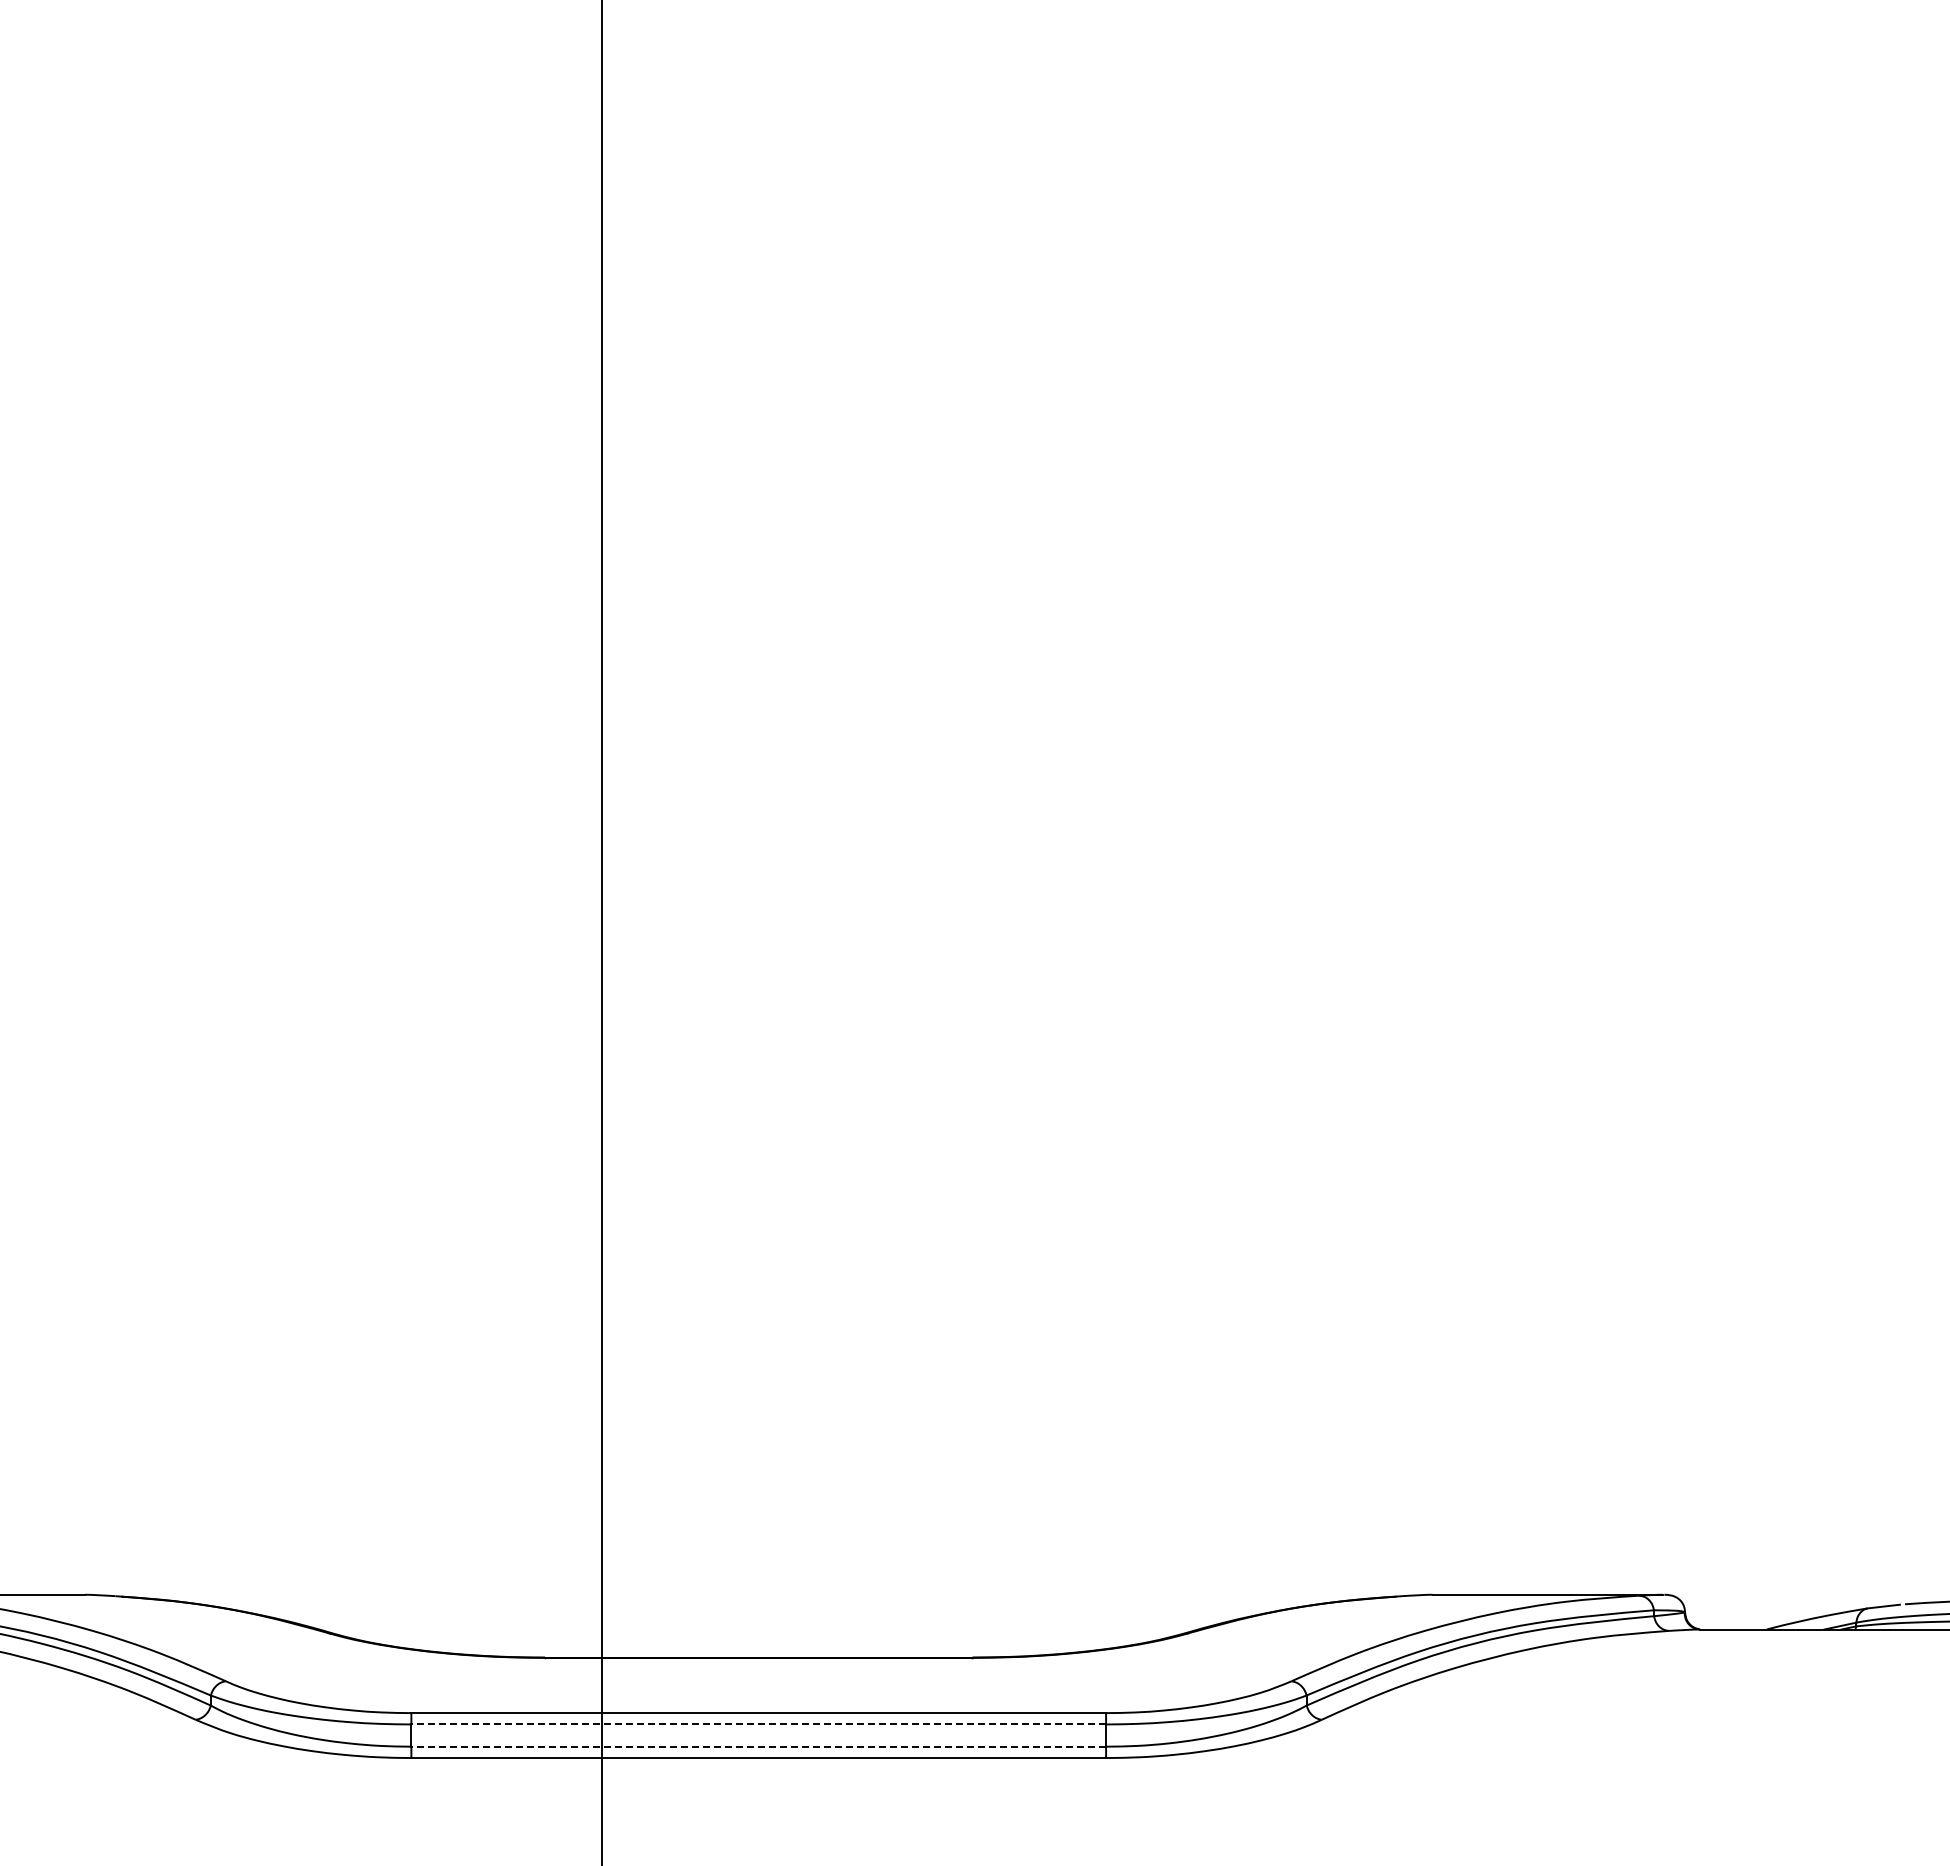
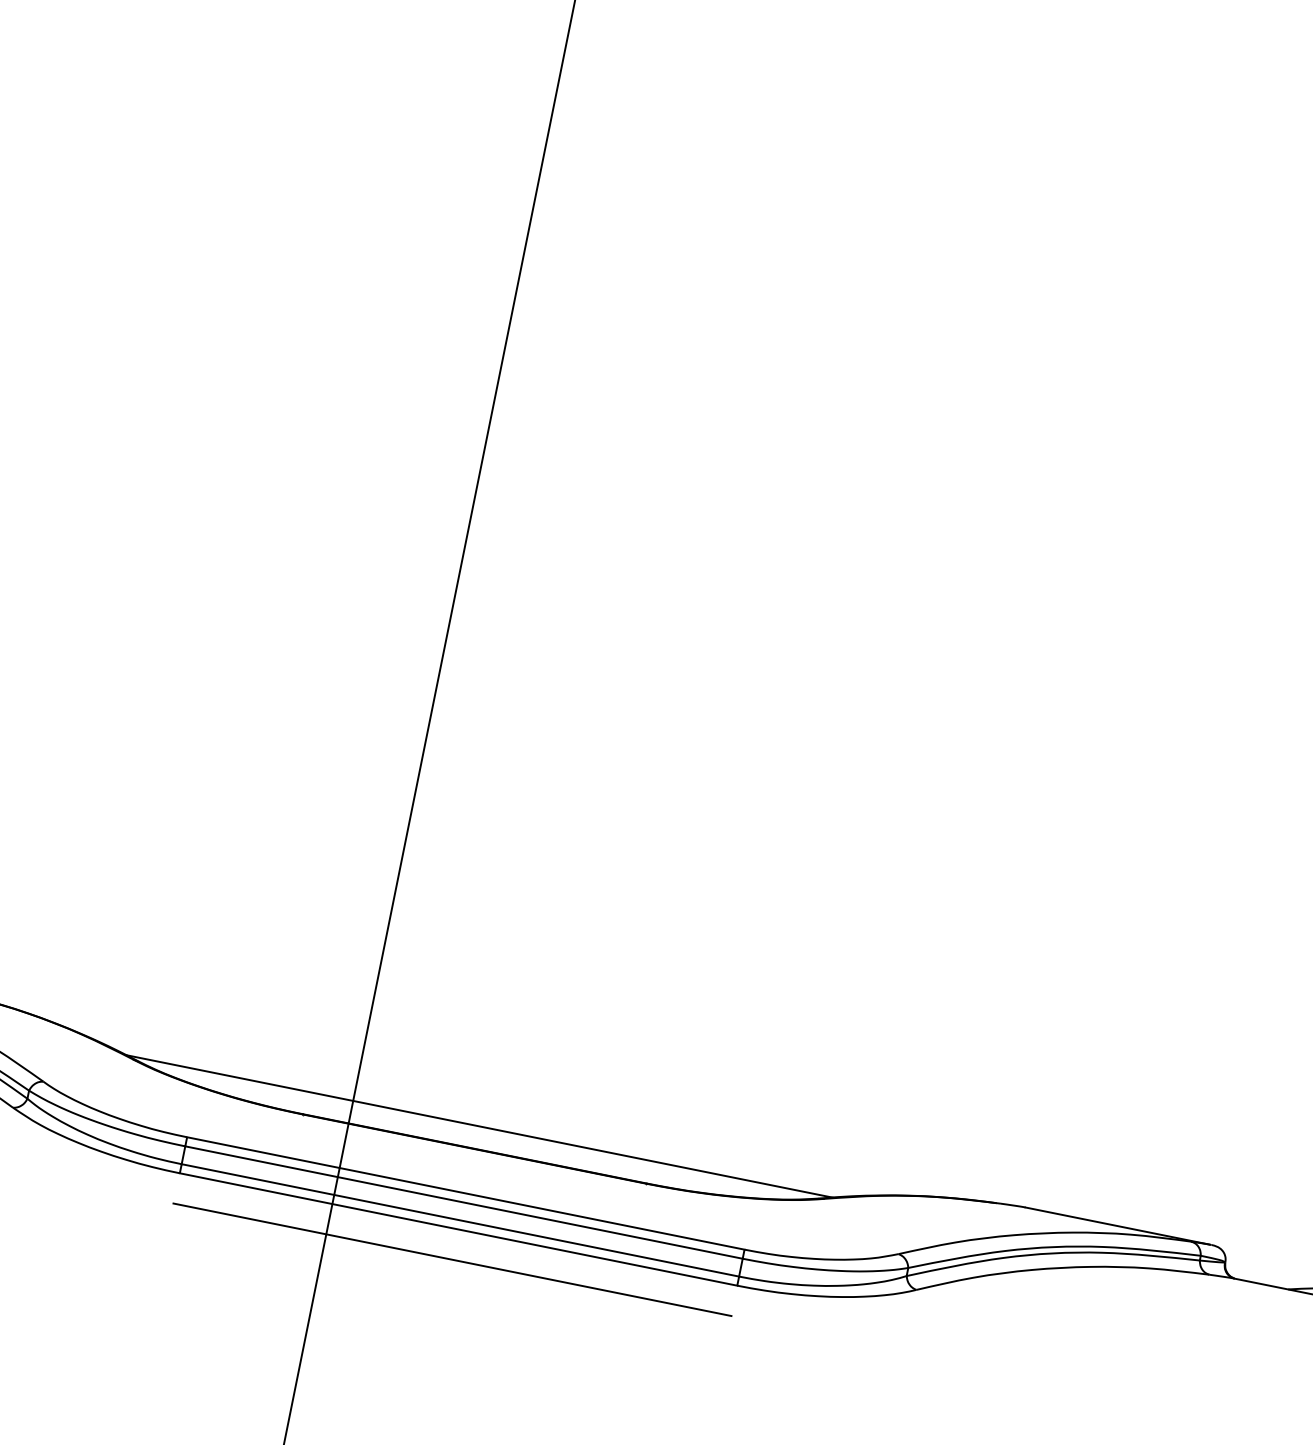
line: (758, 1629) -> (479, 1126), added
line: (758, 1724) -> (463, 1202), dashed -> solid
line: (758, 1746) -> (460, 1220), dashed -> solid
line: (758, 1795) -> (452, 1259), added

